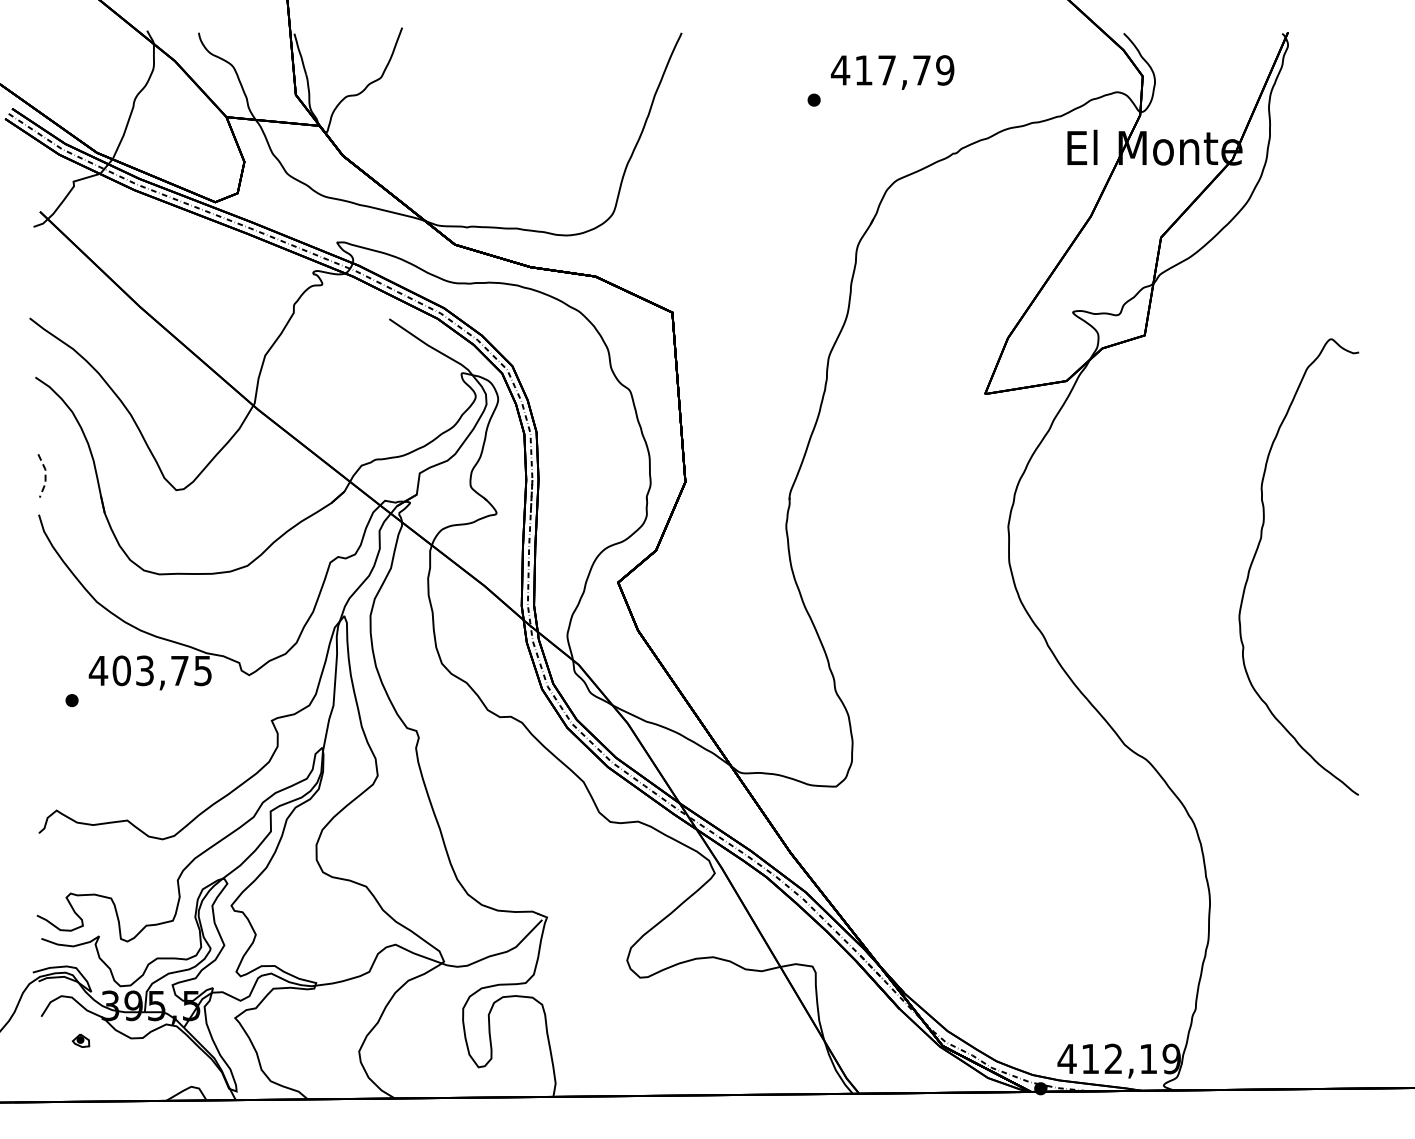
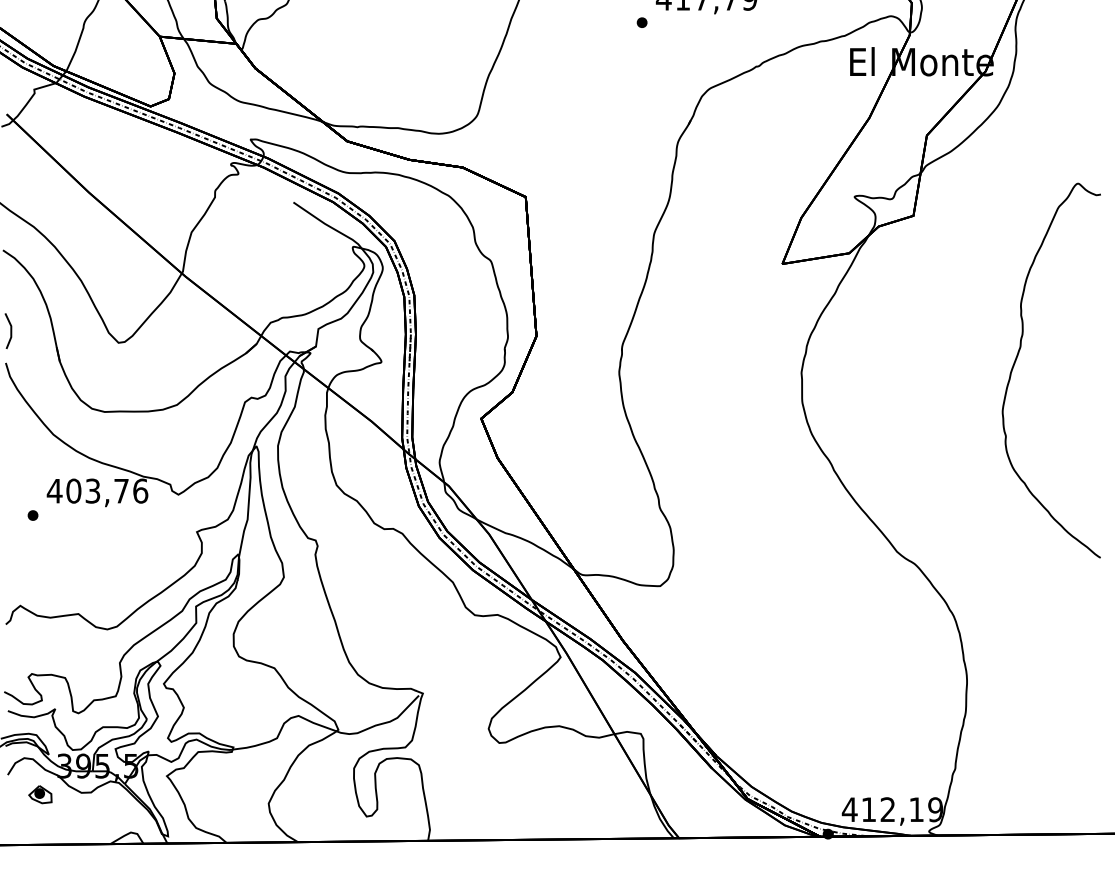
line: (45, 475) -> (11, 330), dashed -> solid
curve: (1257, 551) -> (1017, 357), moved
text: (203, 670) -> (140, 490), 403,75 -> 403,76
part: (80, 1040) -> (39, 794), size x1.67

